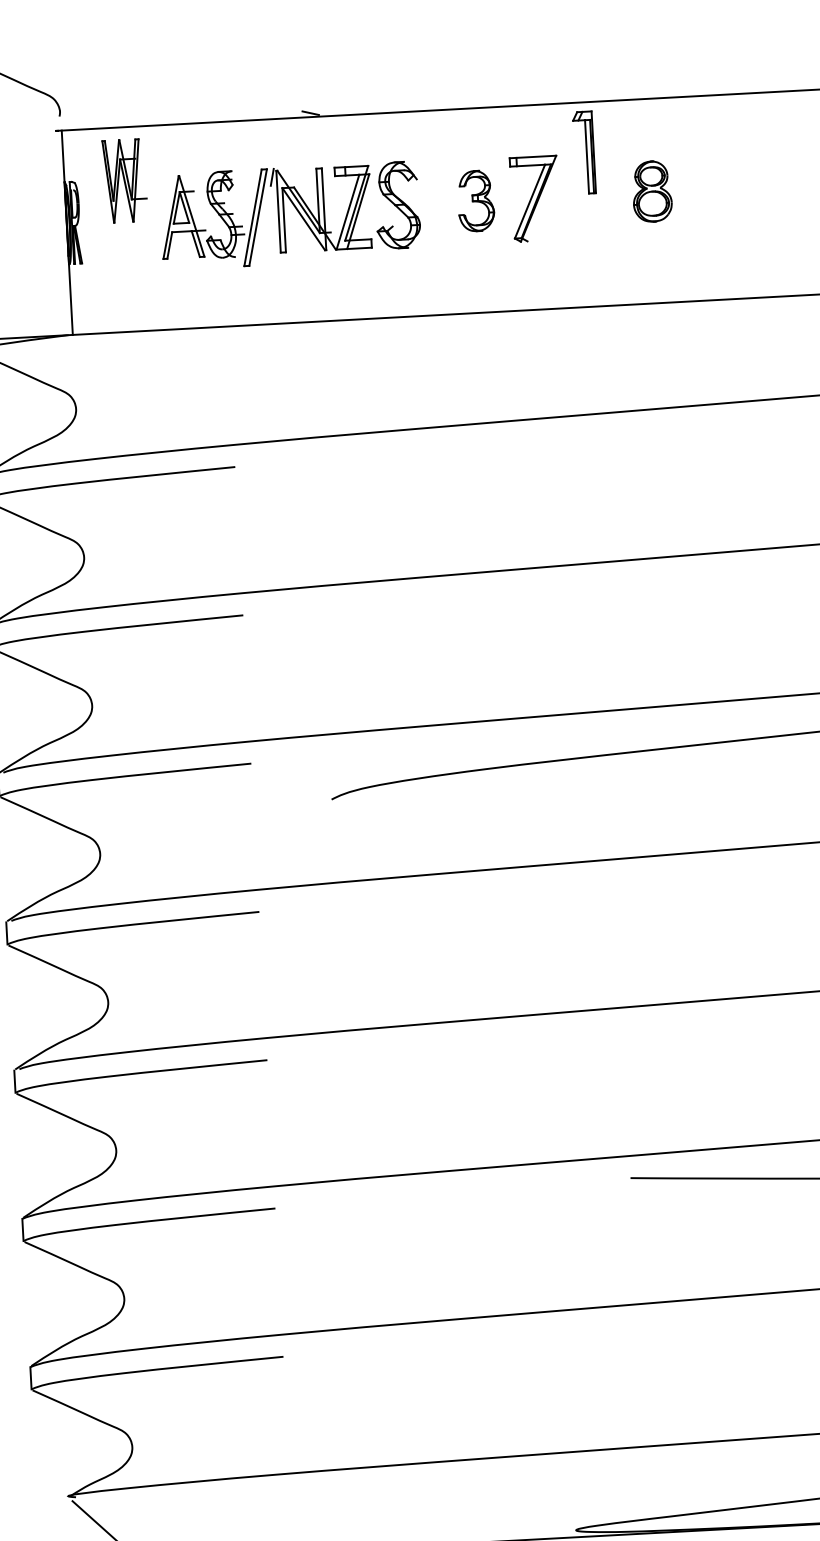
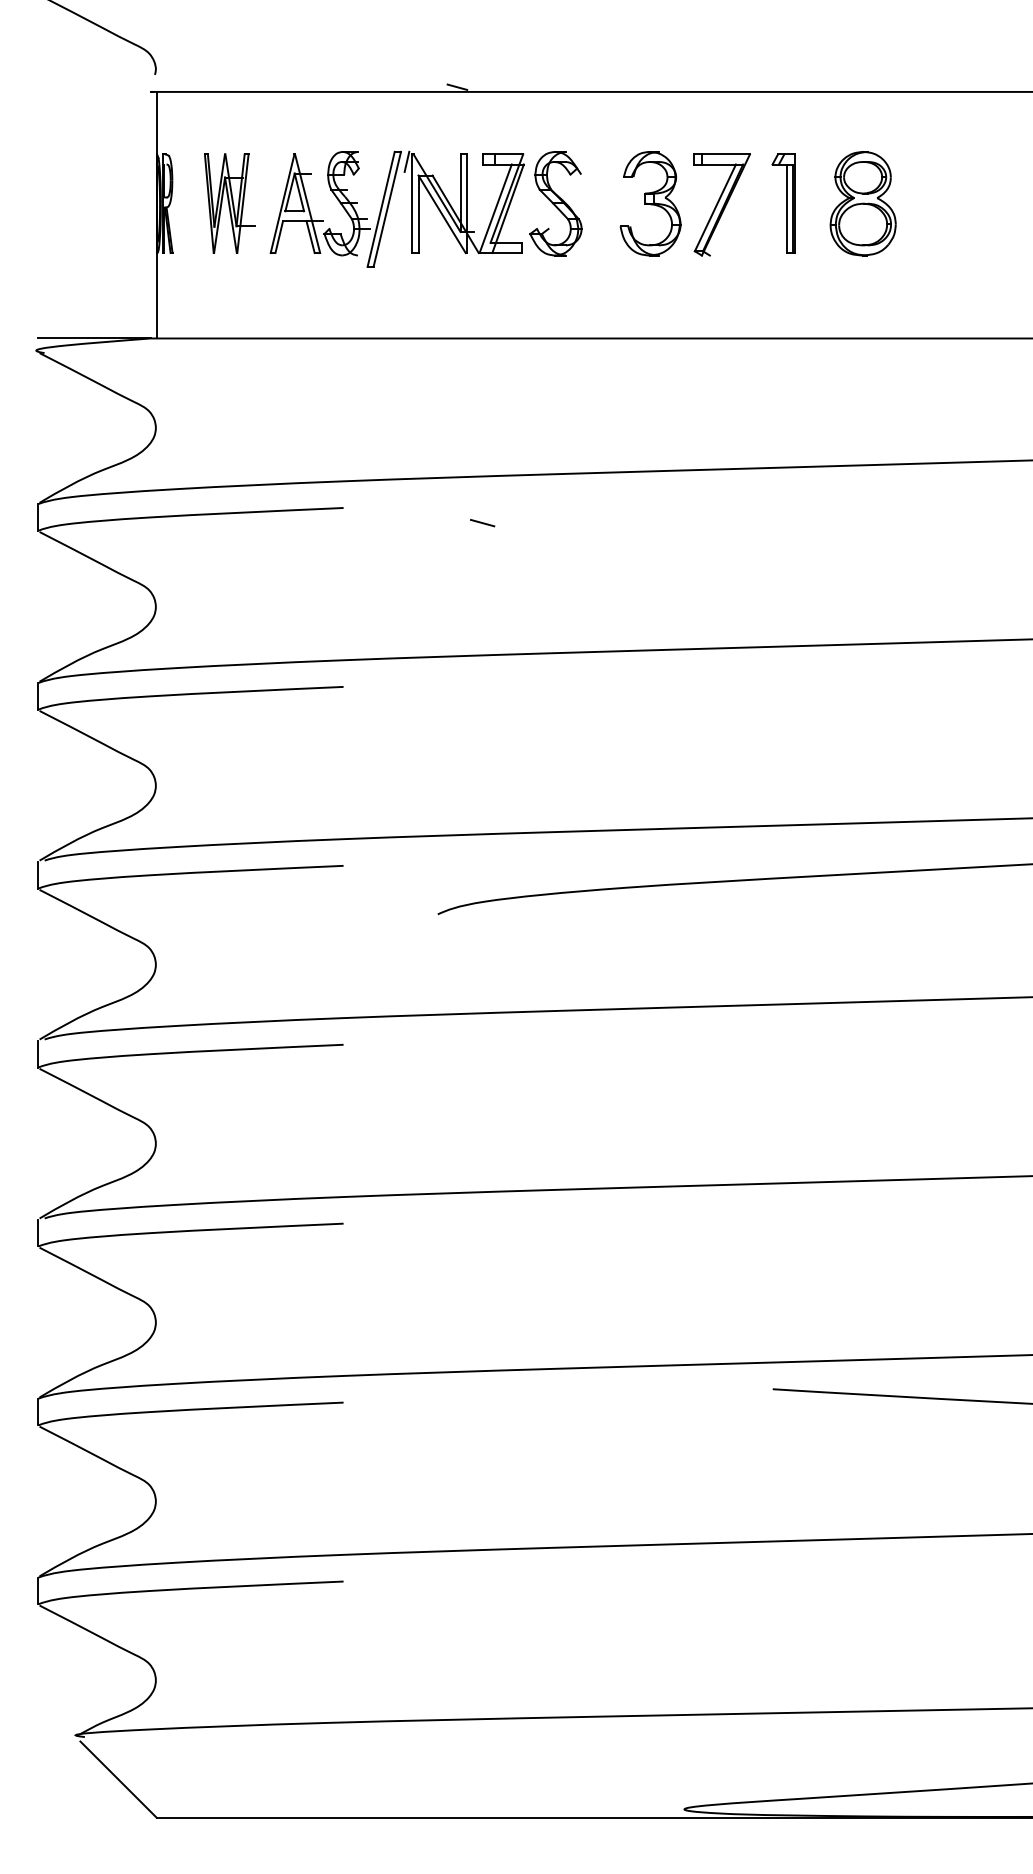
part: (583, 152) -> (783, 203), moved
part: (124, 180) -> (229, 203), moved
part: (651, 191) -> (862, 203), size x1.43
part: (475, 200) -> (650, 203), size x1.43
line: (351, 472) -> (482, 522), added

